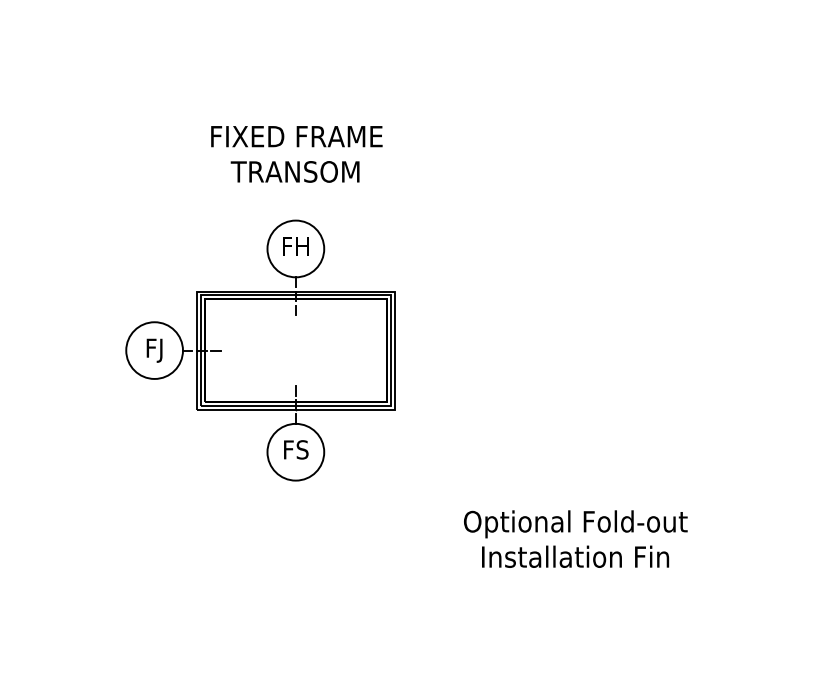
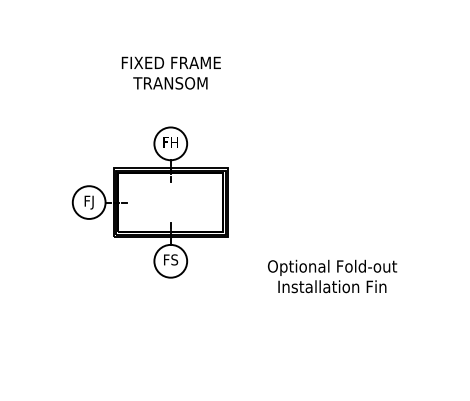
text: (295, 153) -> (170, 72), moved
text: (575, 539) -> (332, 276), moved

